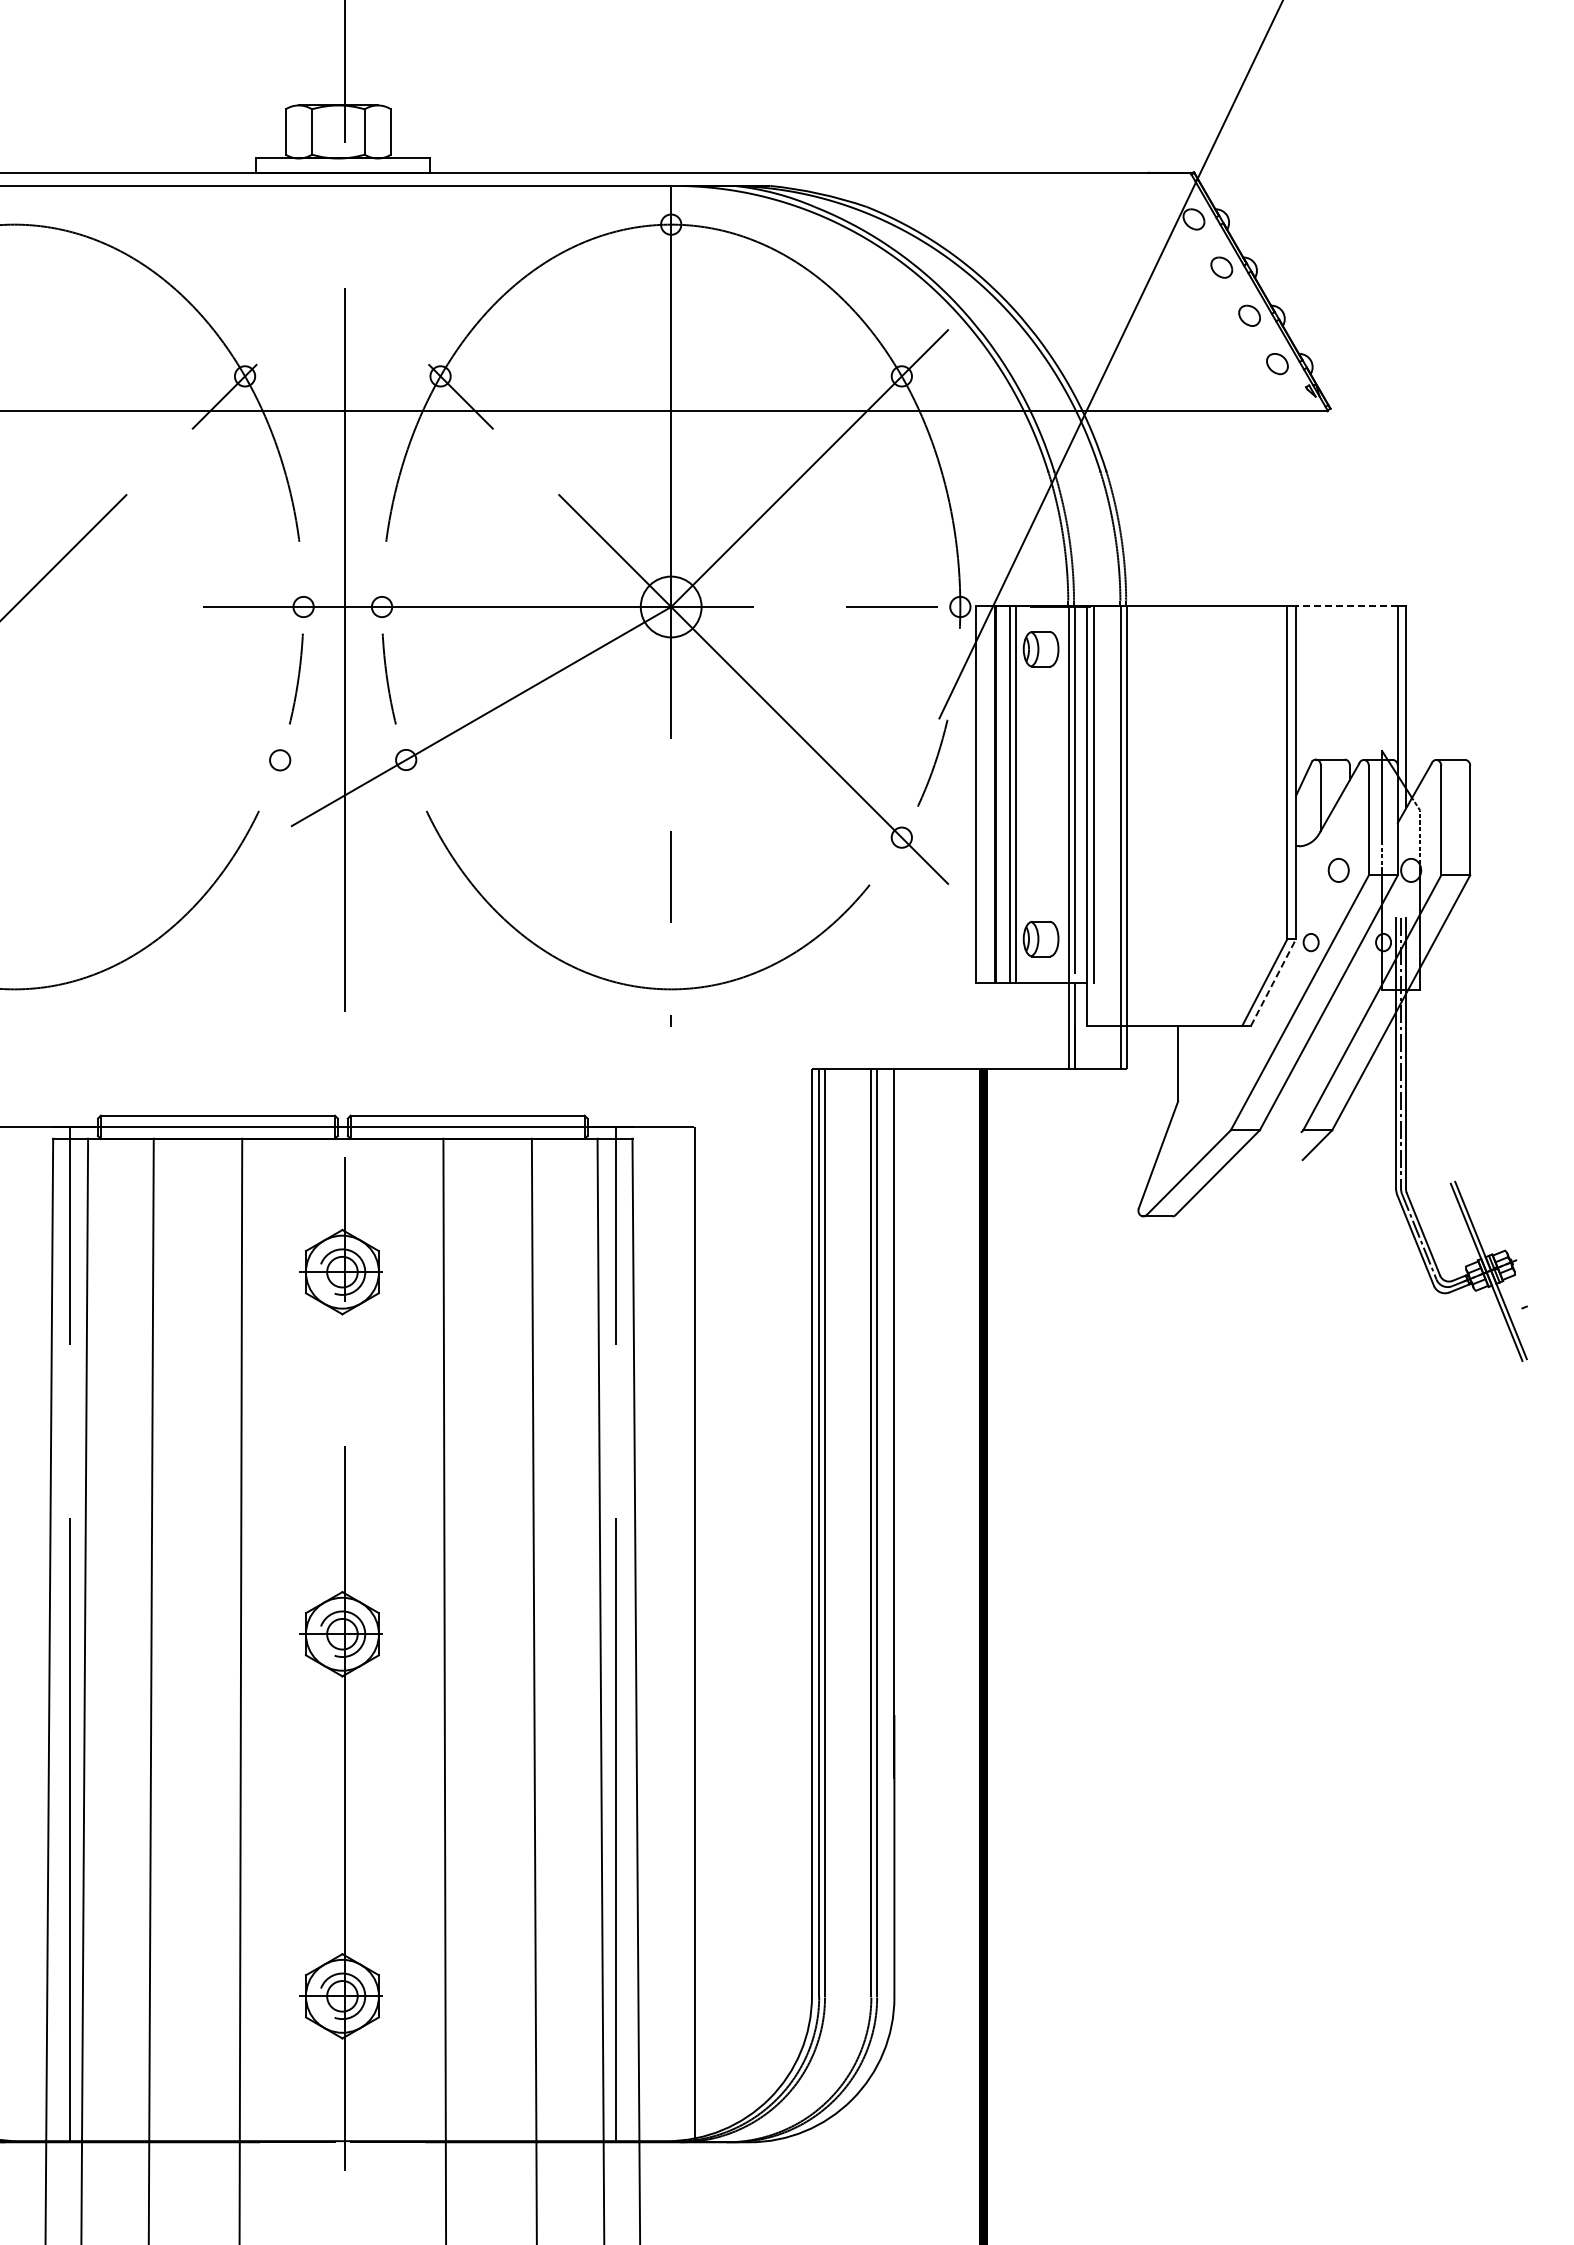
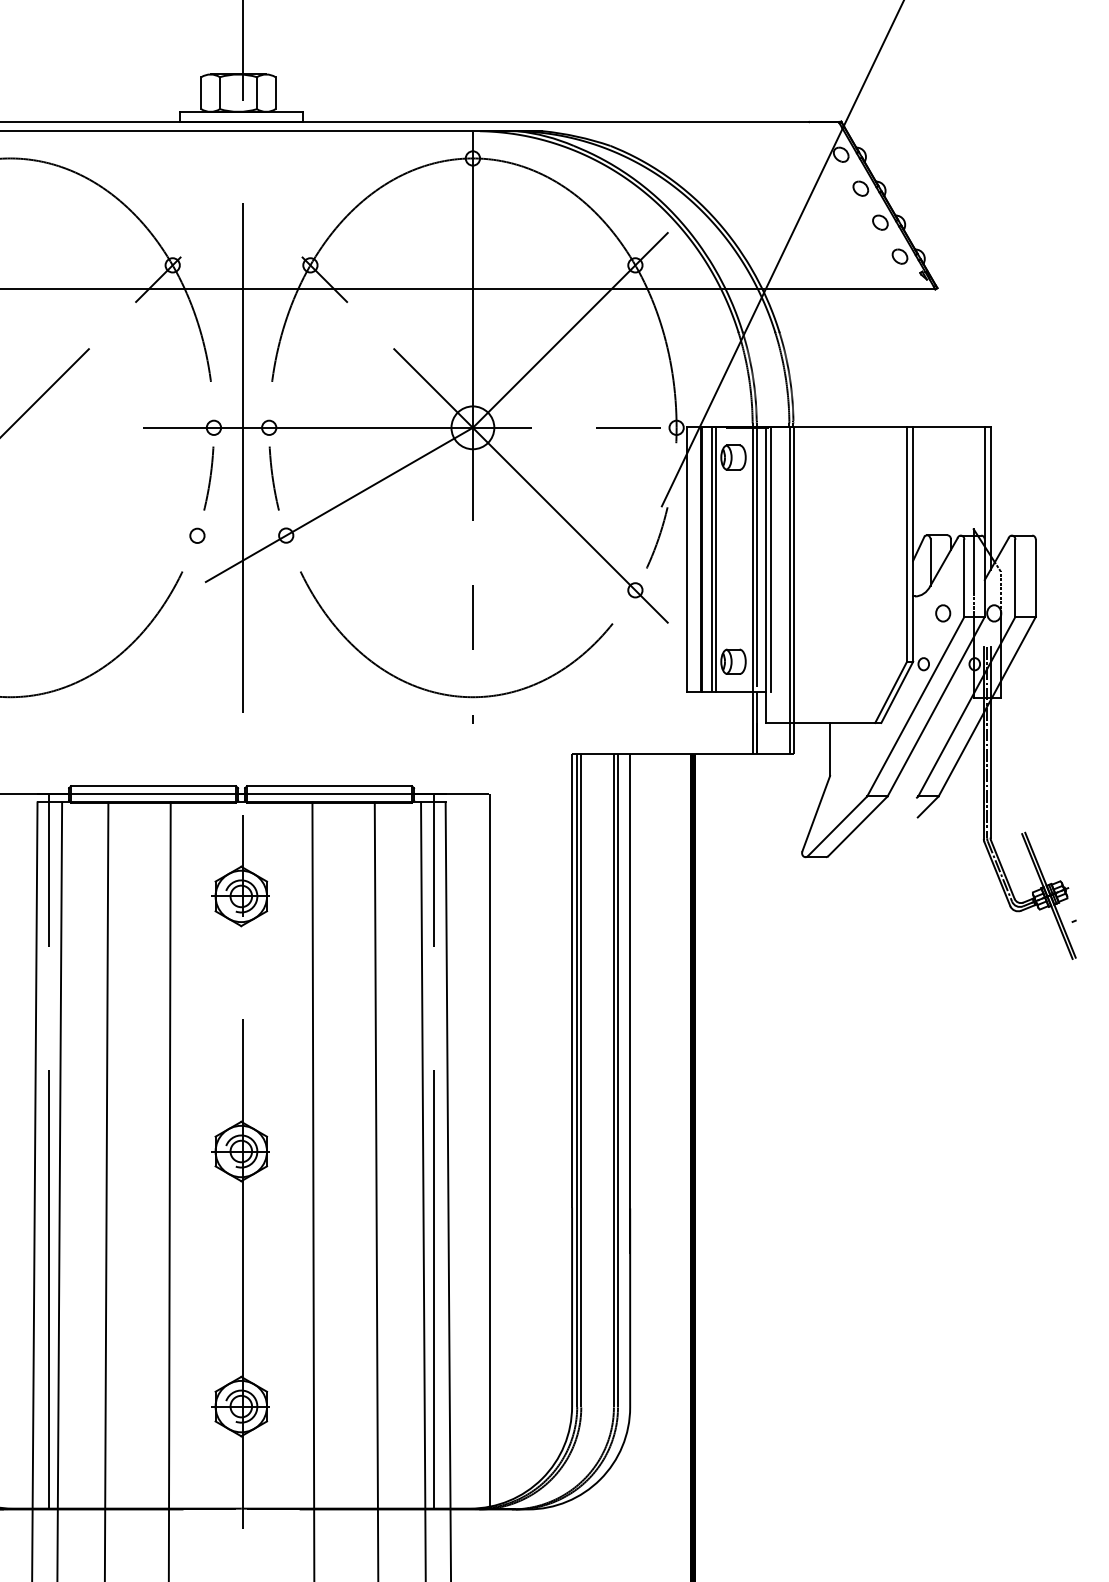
line: (1346, 605) -> (948, 426), dashed -> solid
line: (1273, 982) -> (897, 692), dashed -> solid

